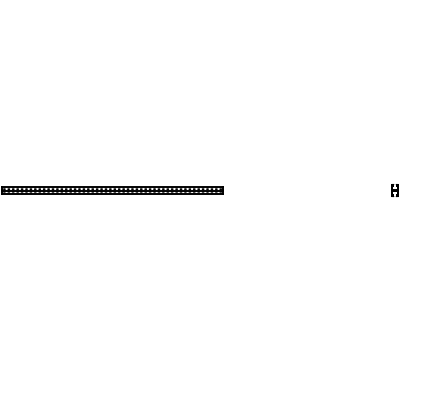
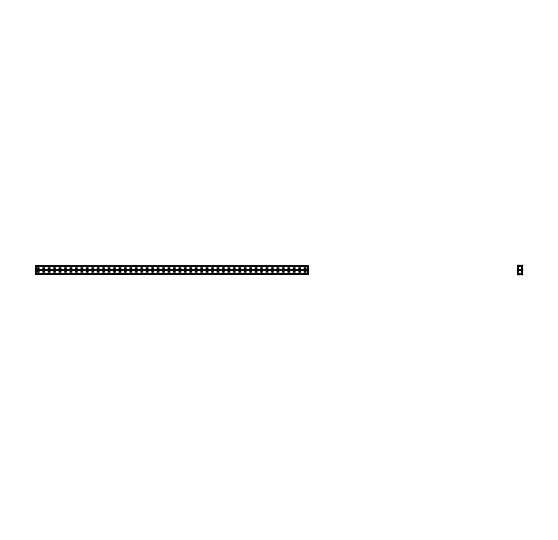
part: (395, 190) -> (520, 269), size x0.62

